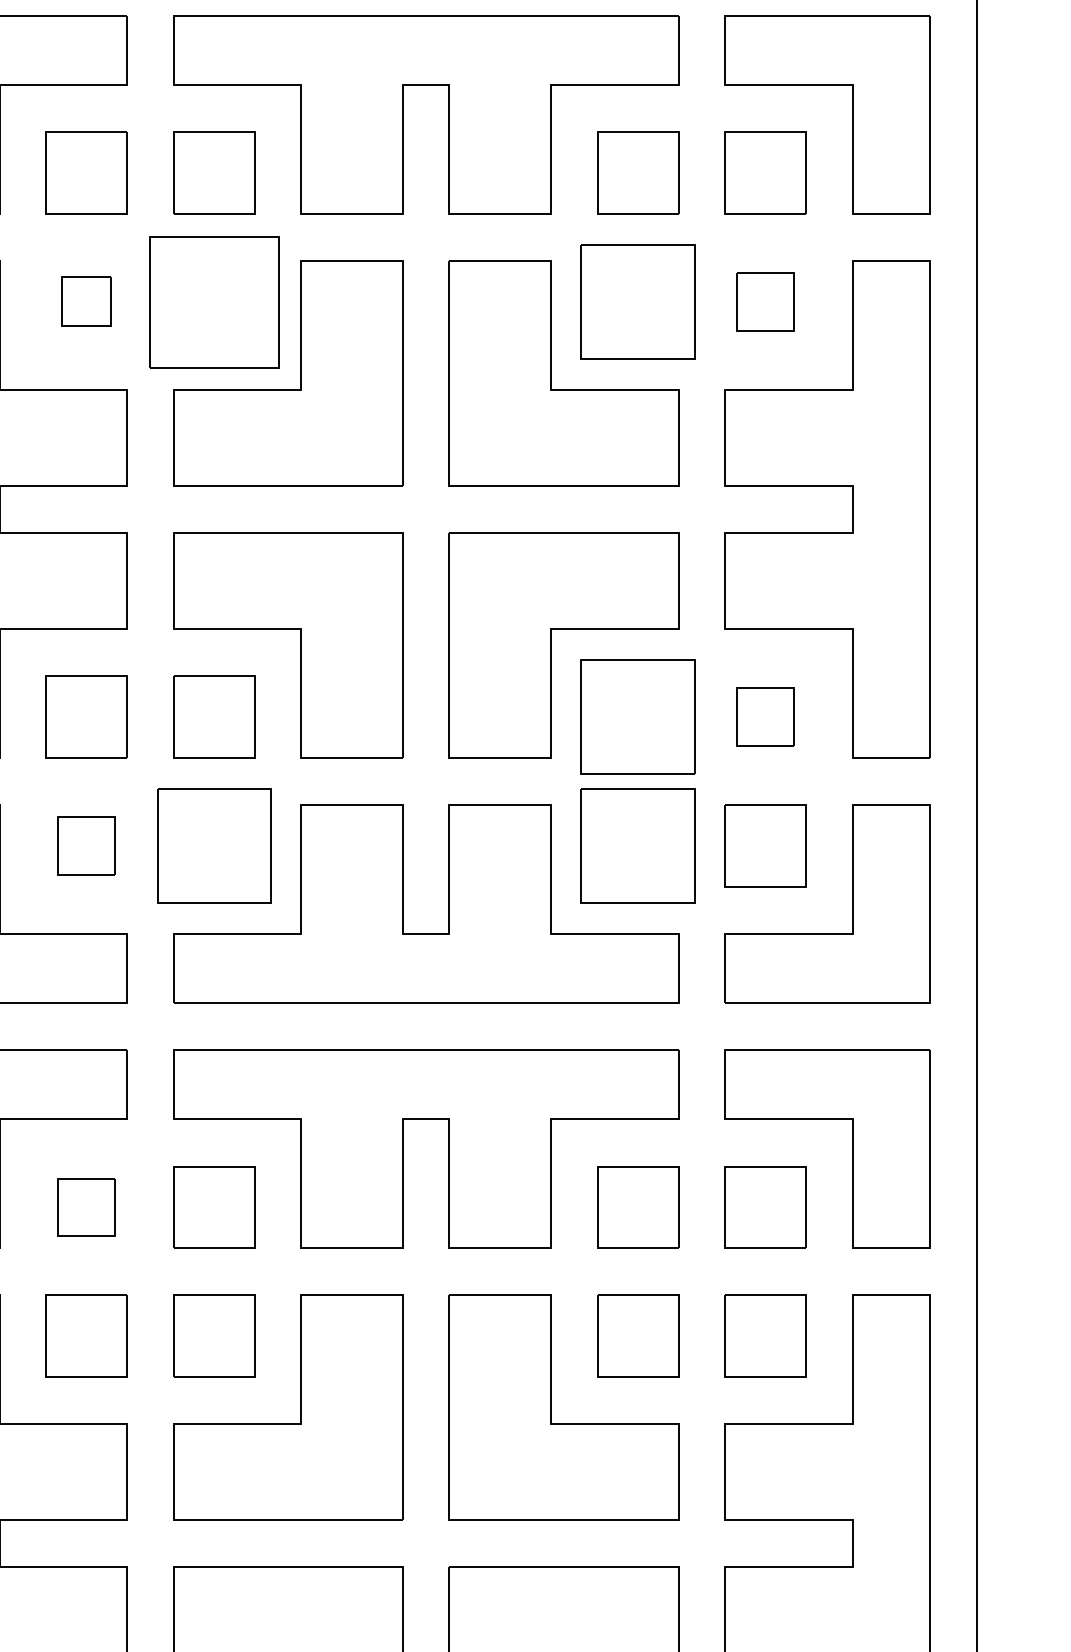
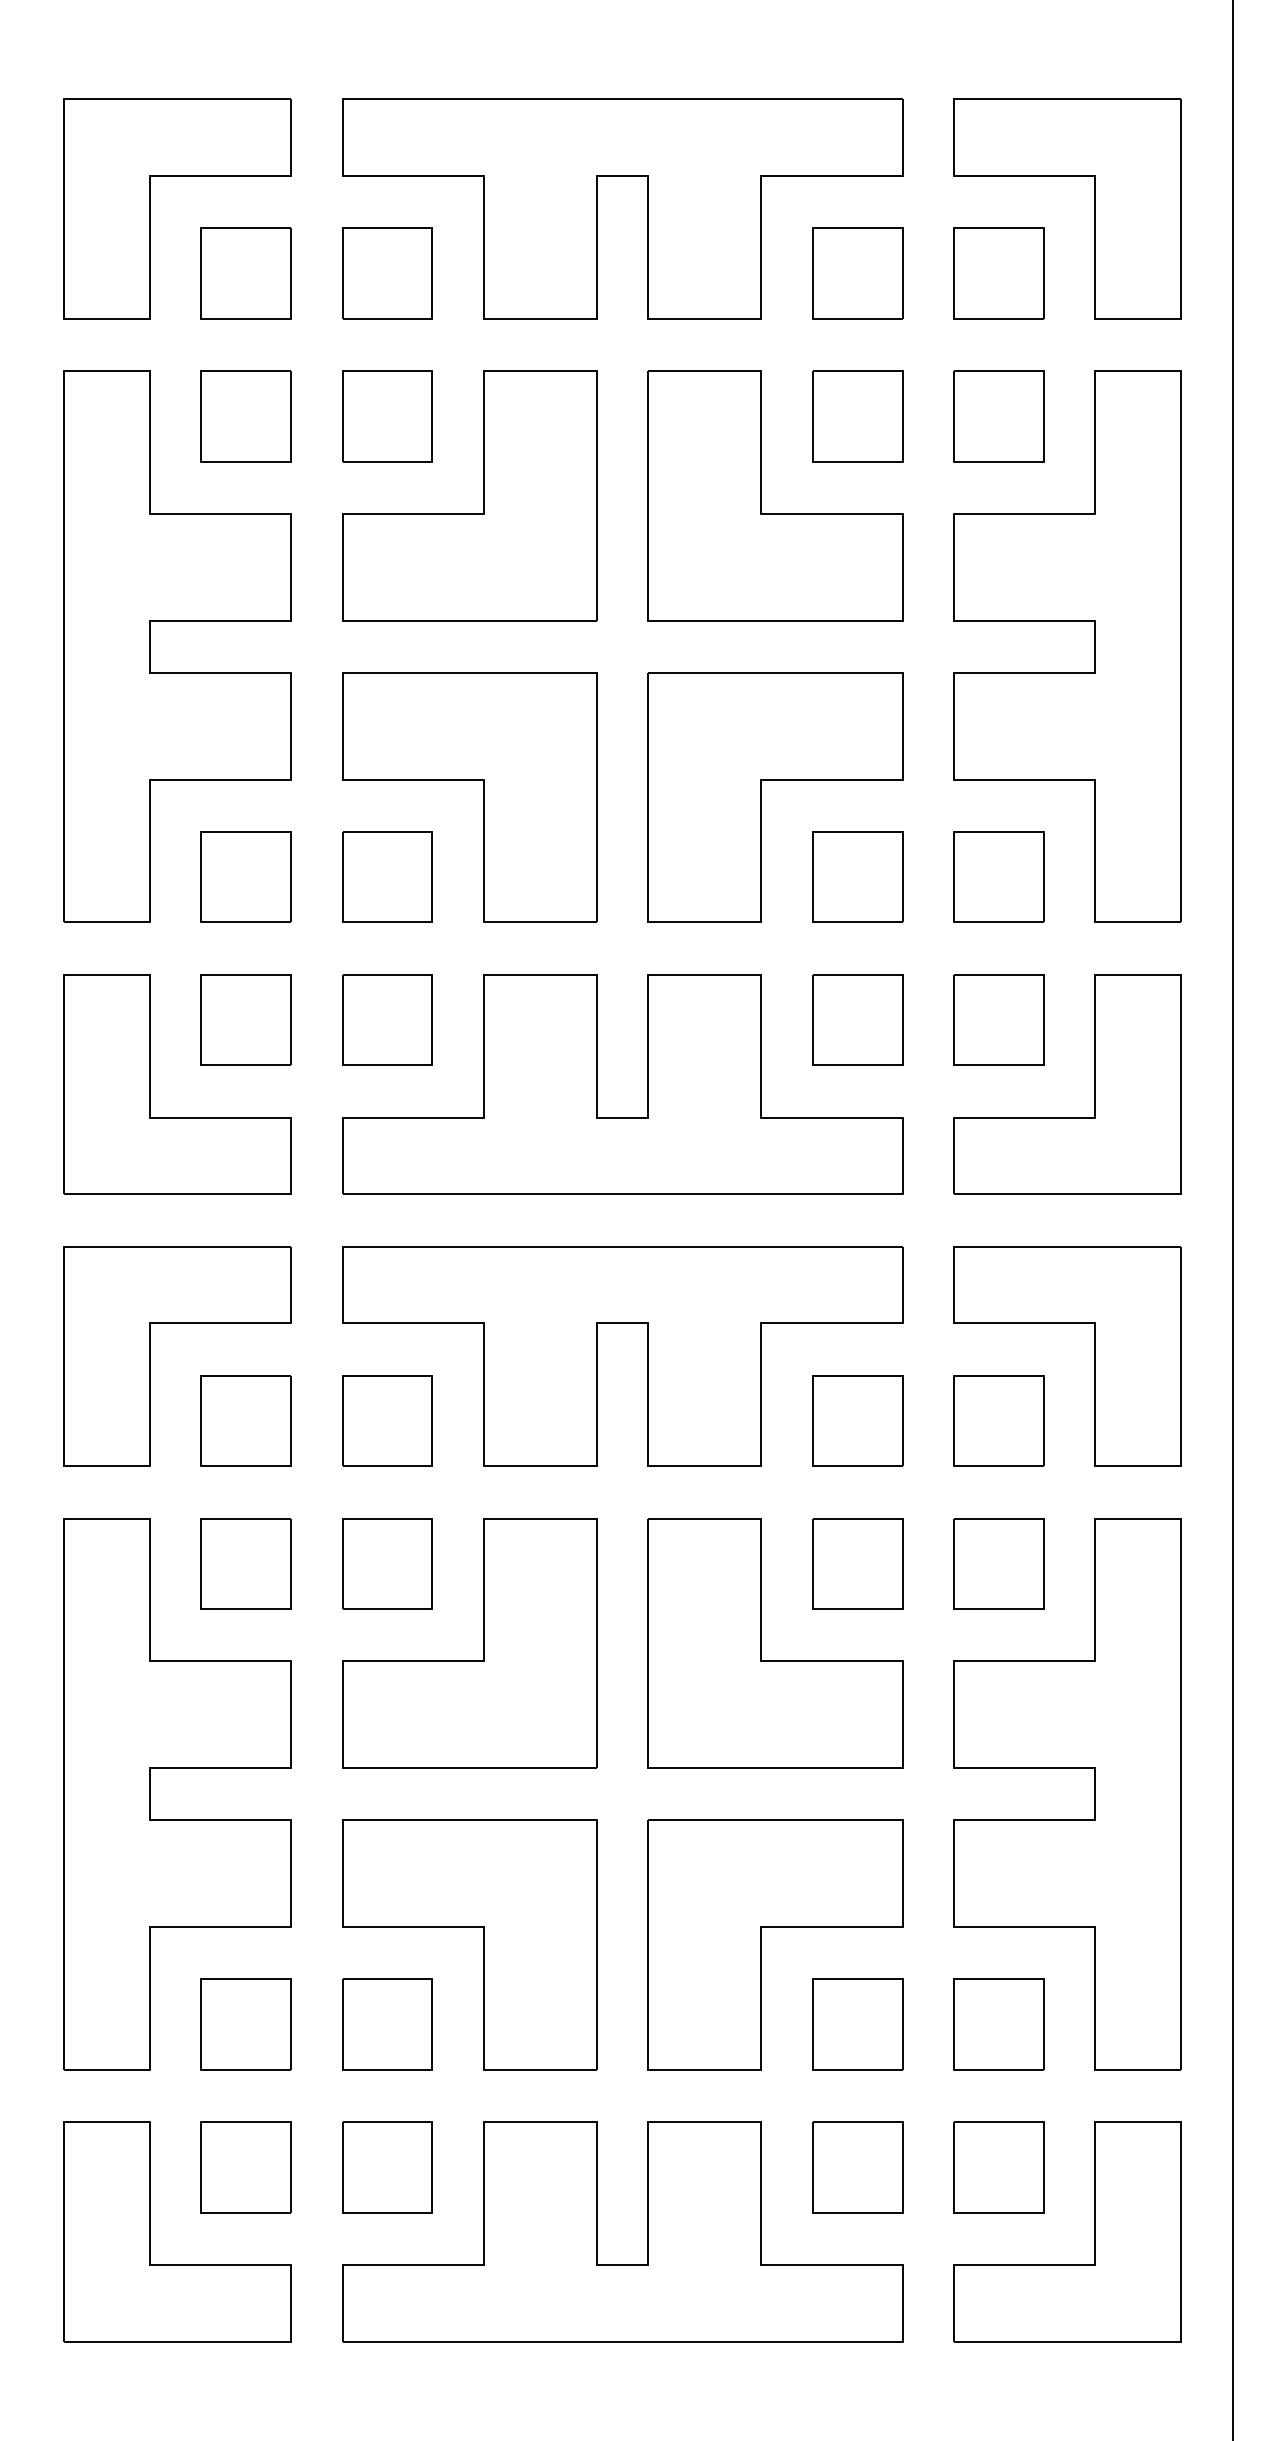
part: (86, 301) -> (245, 416), size x1.67
part: (214, 301) -> (387, 416), size x0.62
part: (637, 301) -> (857, 416), size x0.71
part: (765, 301) -> (998, 416), size x1.43
part: (637, 716) -> (857, 876), size x0.71
part: (765, 716) -> (998, 876), size x1.43
part: (86, 845) -> (245, 1019), size x1.43
part: (214, 845) -> (387, 1019), size x0.71
part: (637, 845) -> (857, 1019), size x0.71
part: (86, 1207) -> (245, 1420), size x1.43

